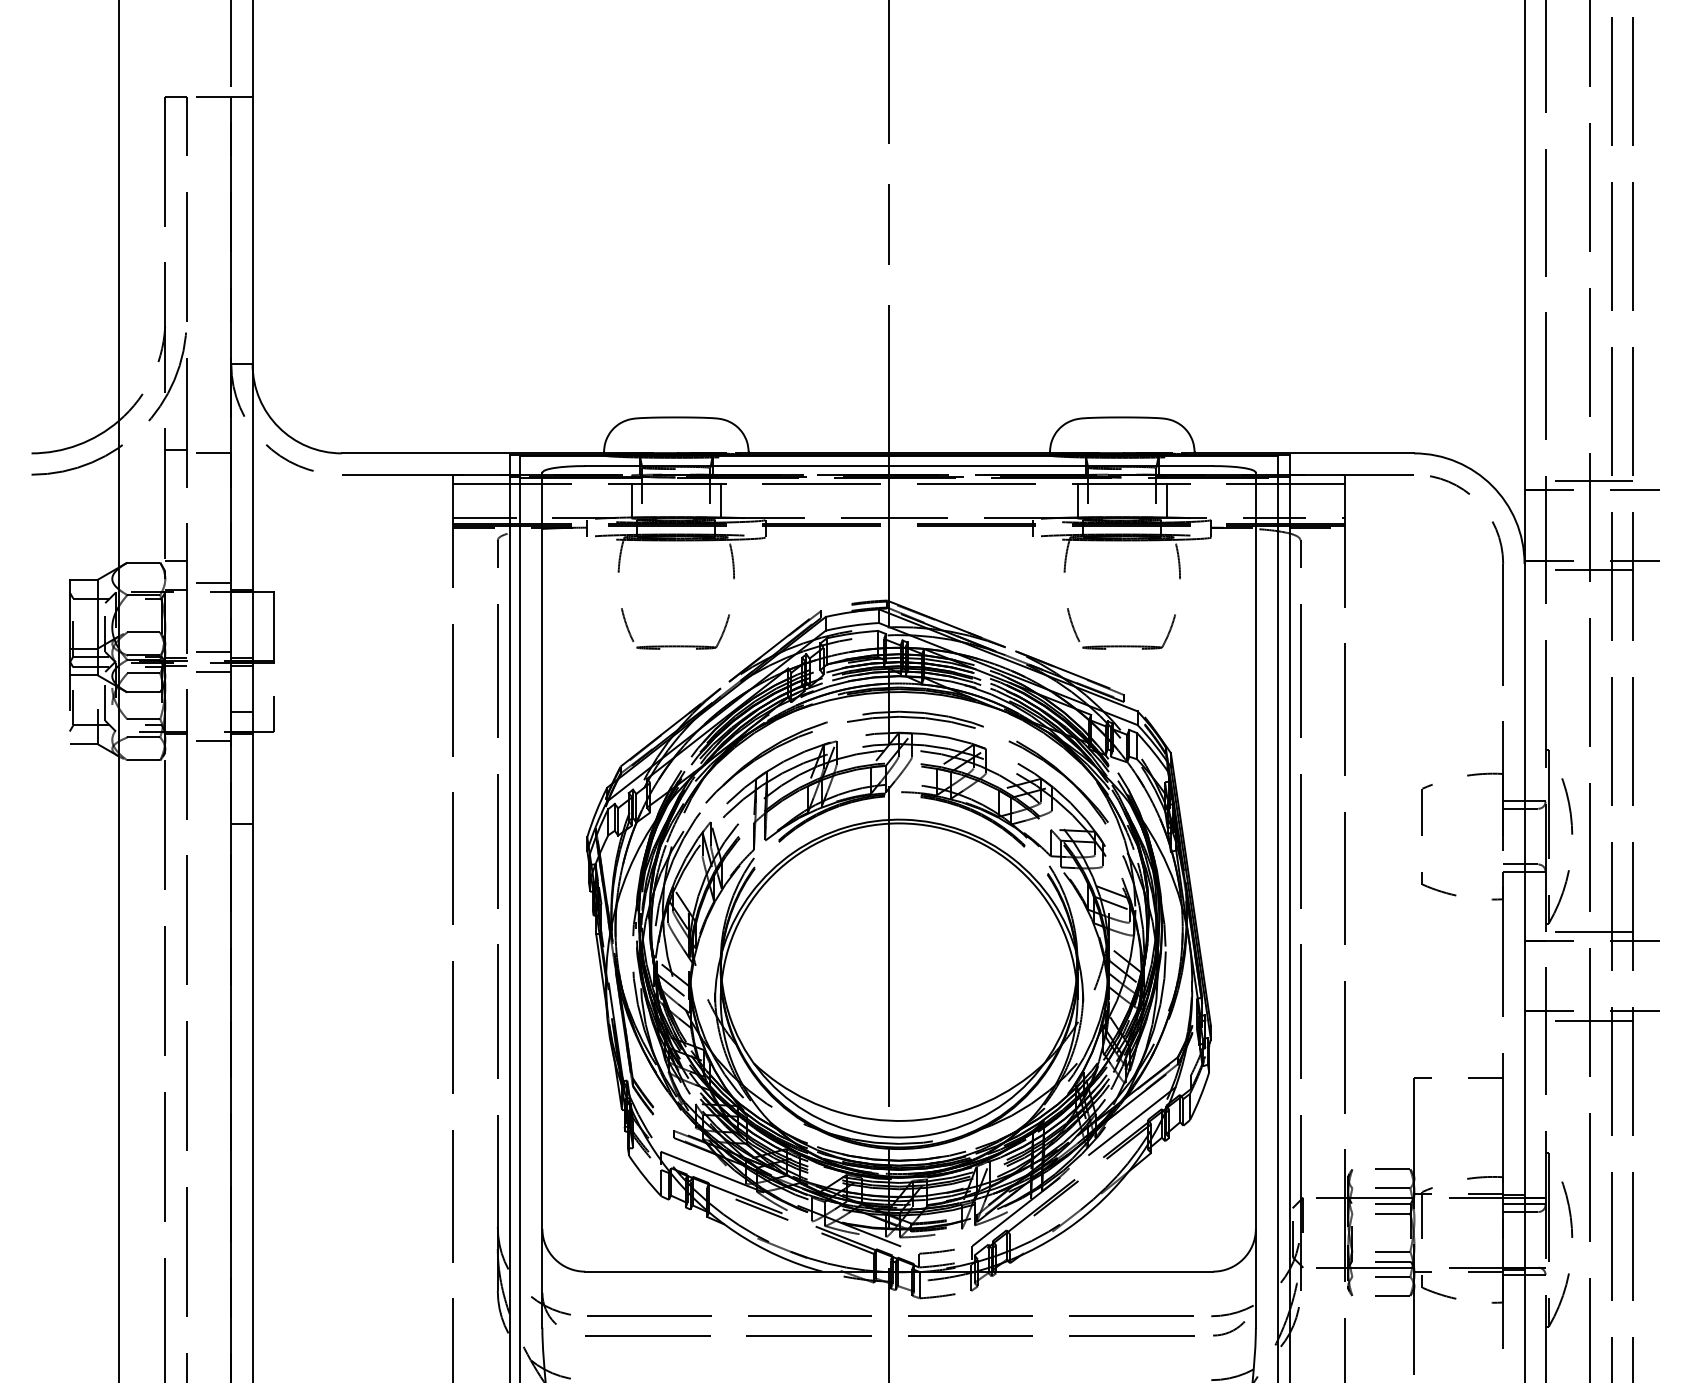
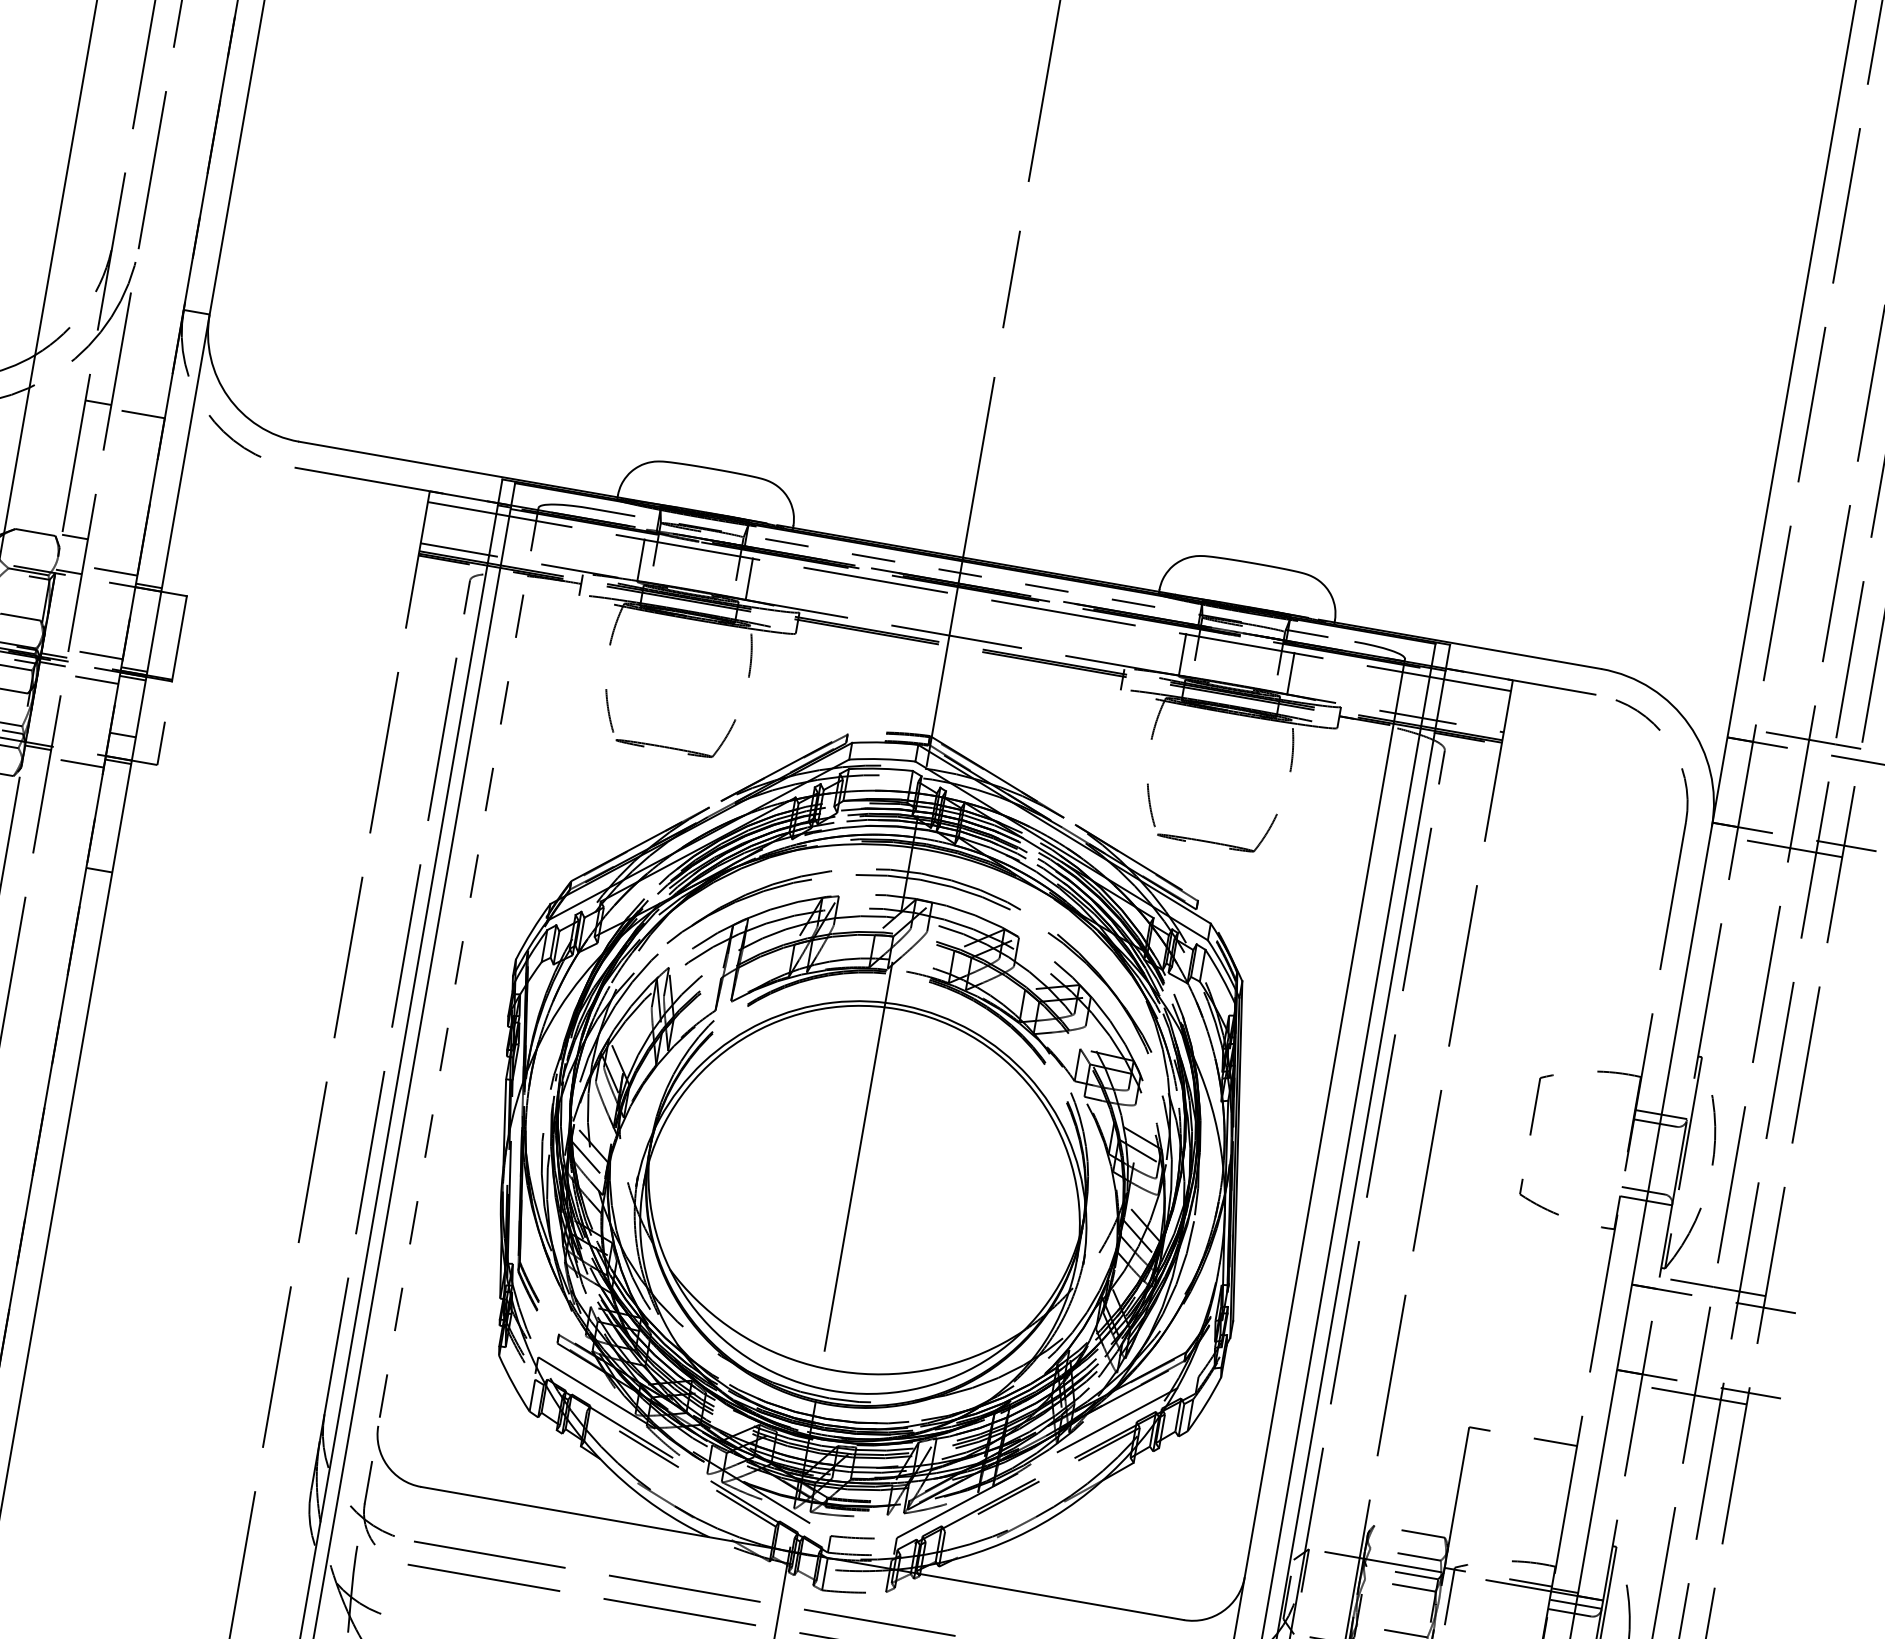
line: (899, 466) -> (973, 575), solid -> dashed
line: (542, 900) -> (448, 1027), solid -> dashed

